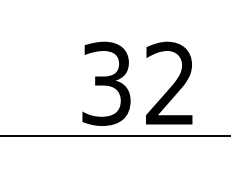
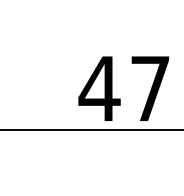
text: (136, 83) -> (123, 88), 32 -> 47

